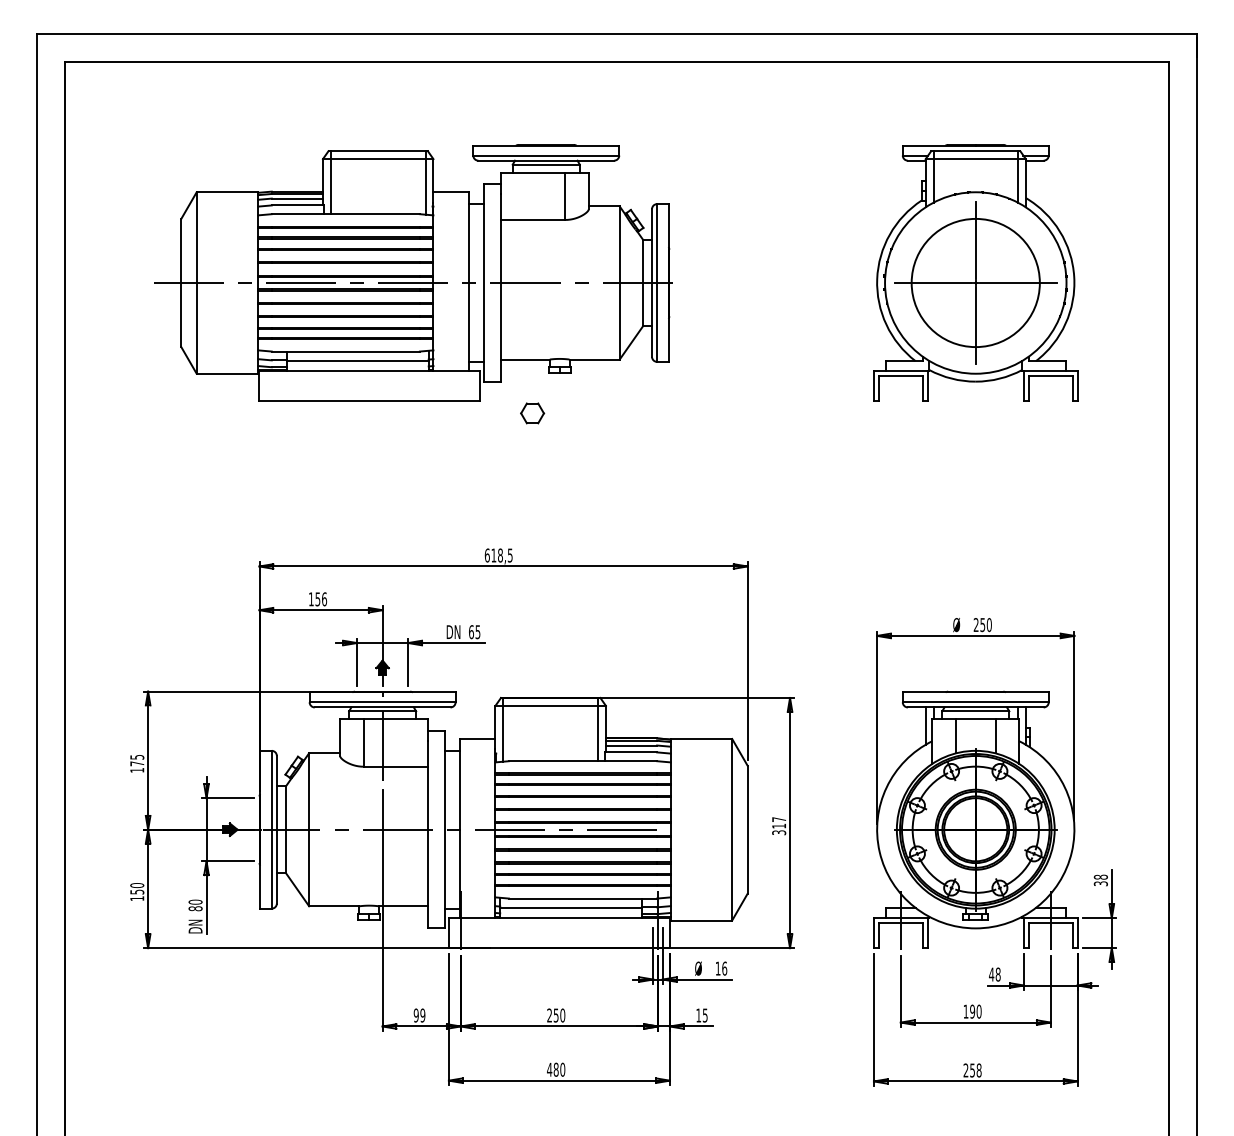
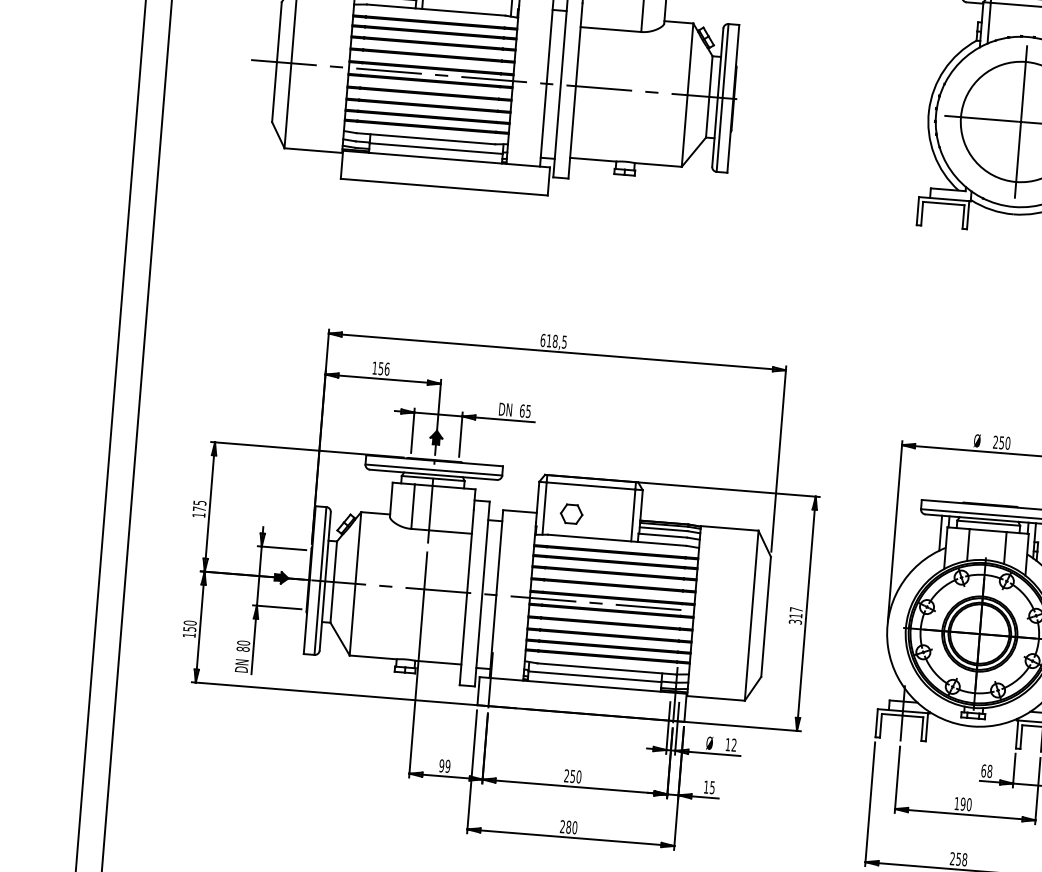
part: (532, 413) -> (571, 514), moved
text: (724, 968) -> (734, 745), 16 -> 12
text: (991, 974) -> (983, 770), 48 -> 68
text: (549, 1069) -> (562, 826), 480 -> 280

